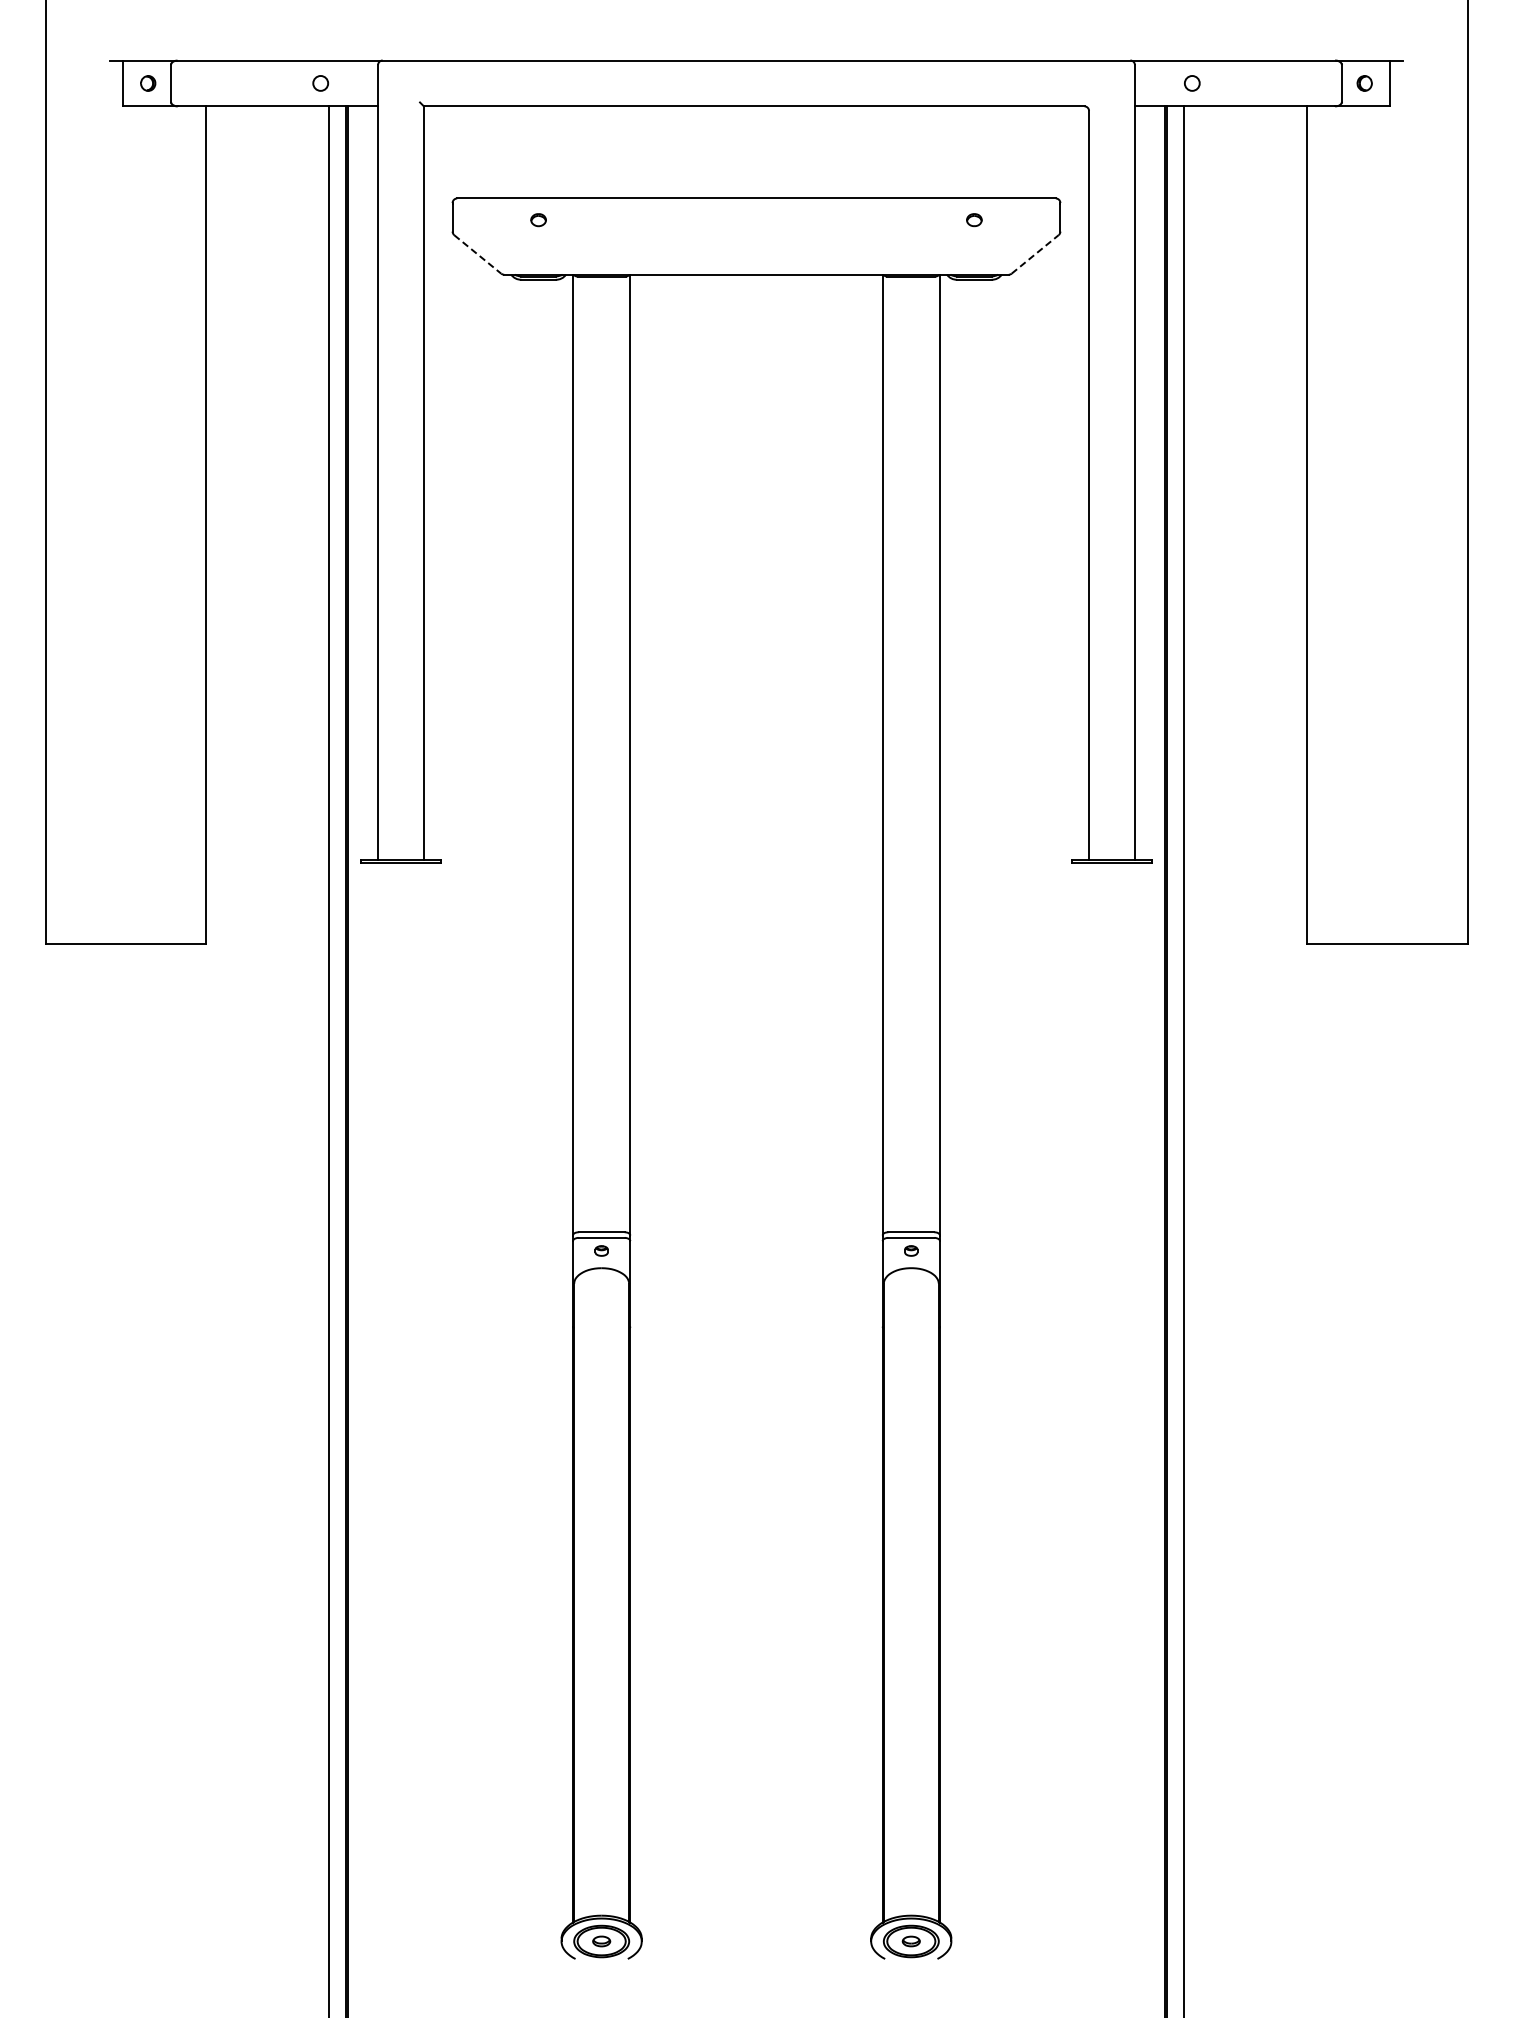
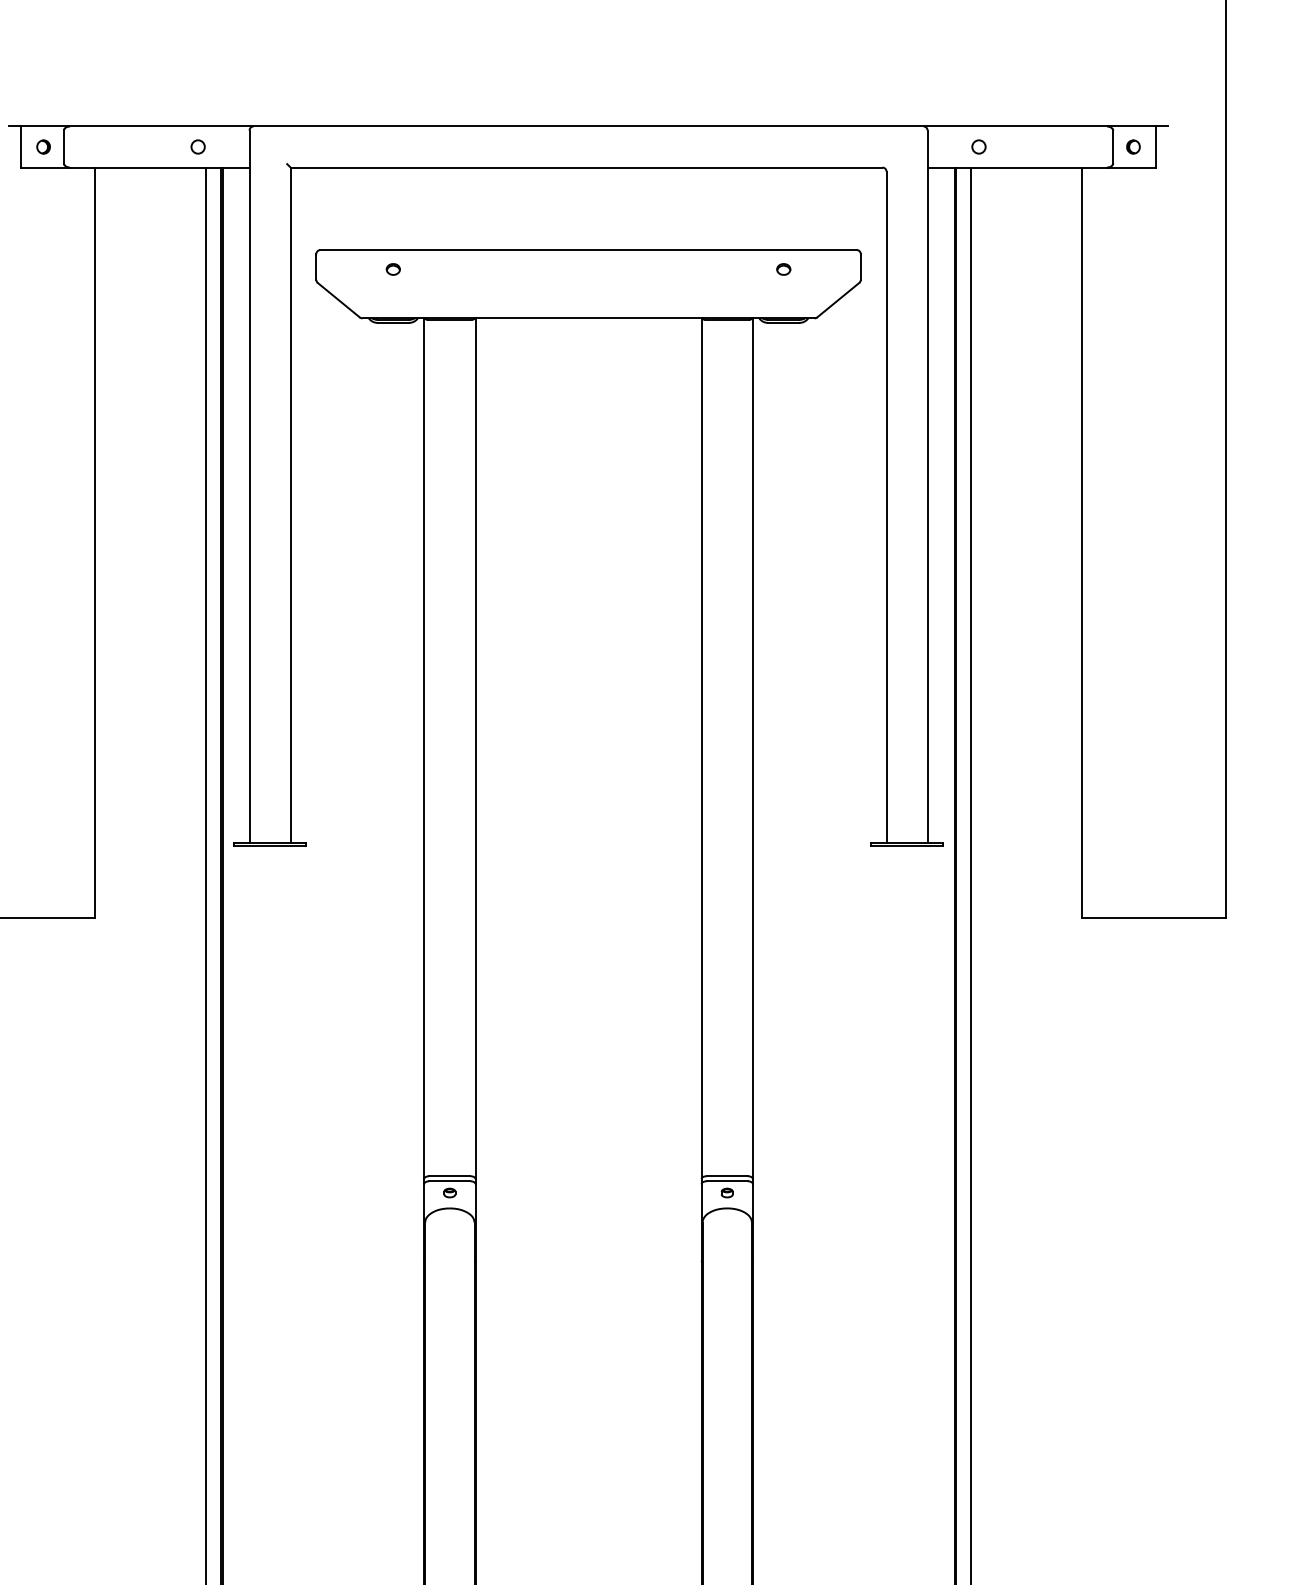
line: (478, 254) -> (339, 300), dashed -> solid
line: (1035, 254) -> (838, 300), dashed -> solid

